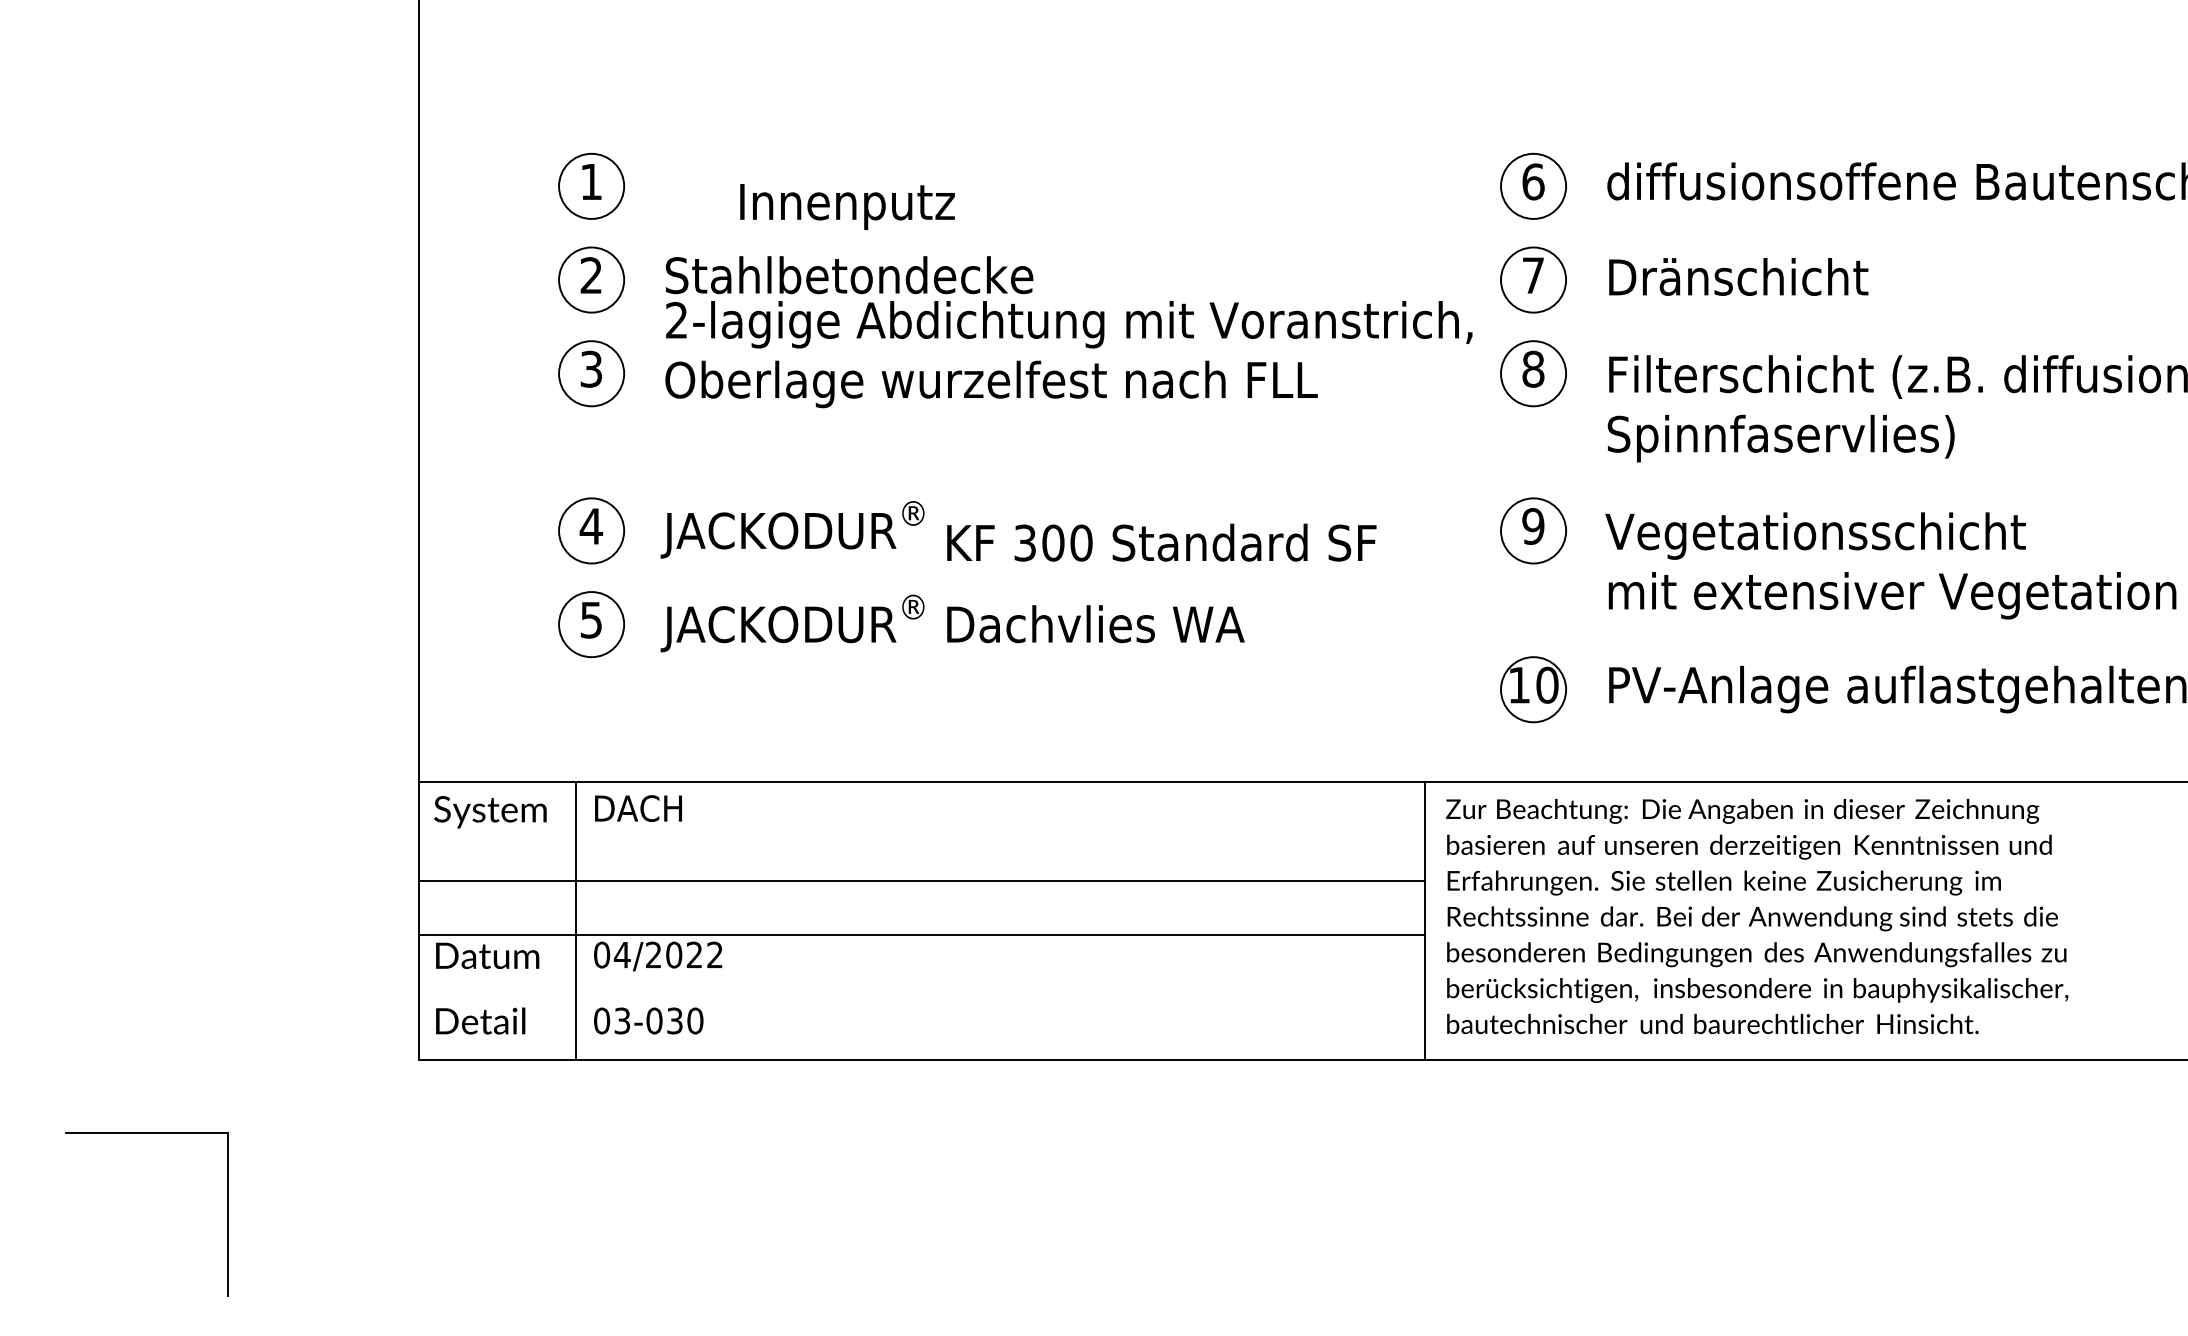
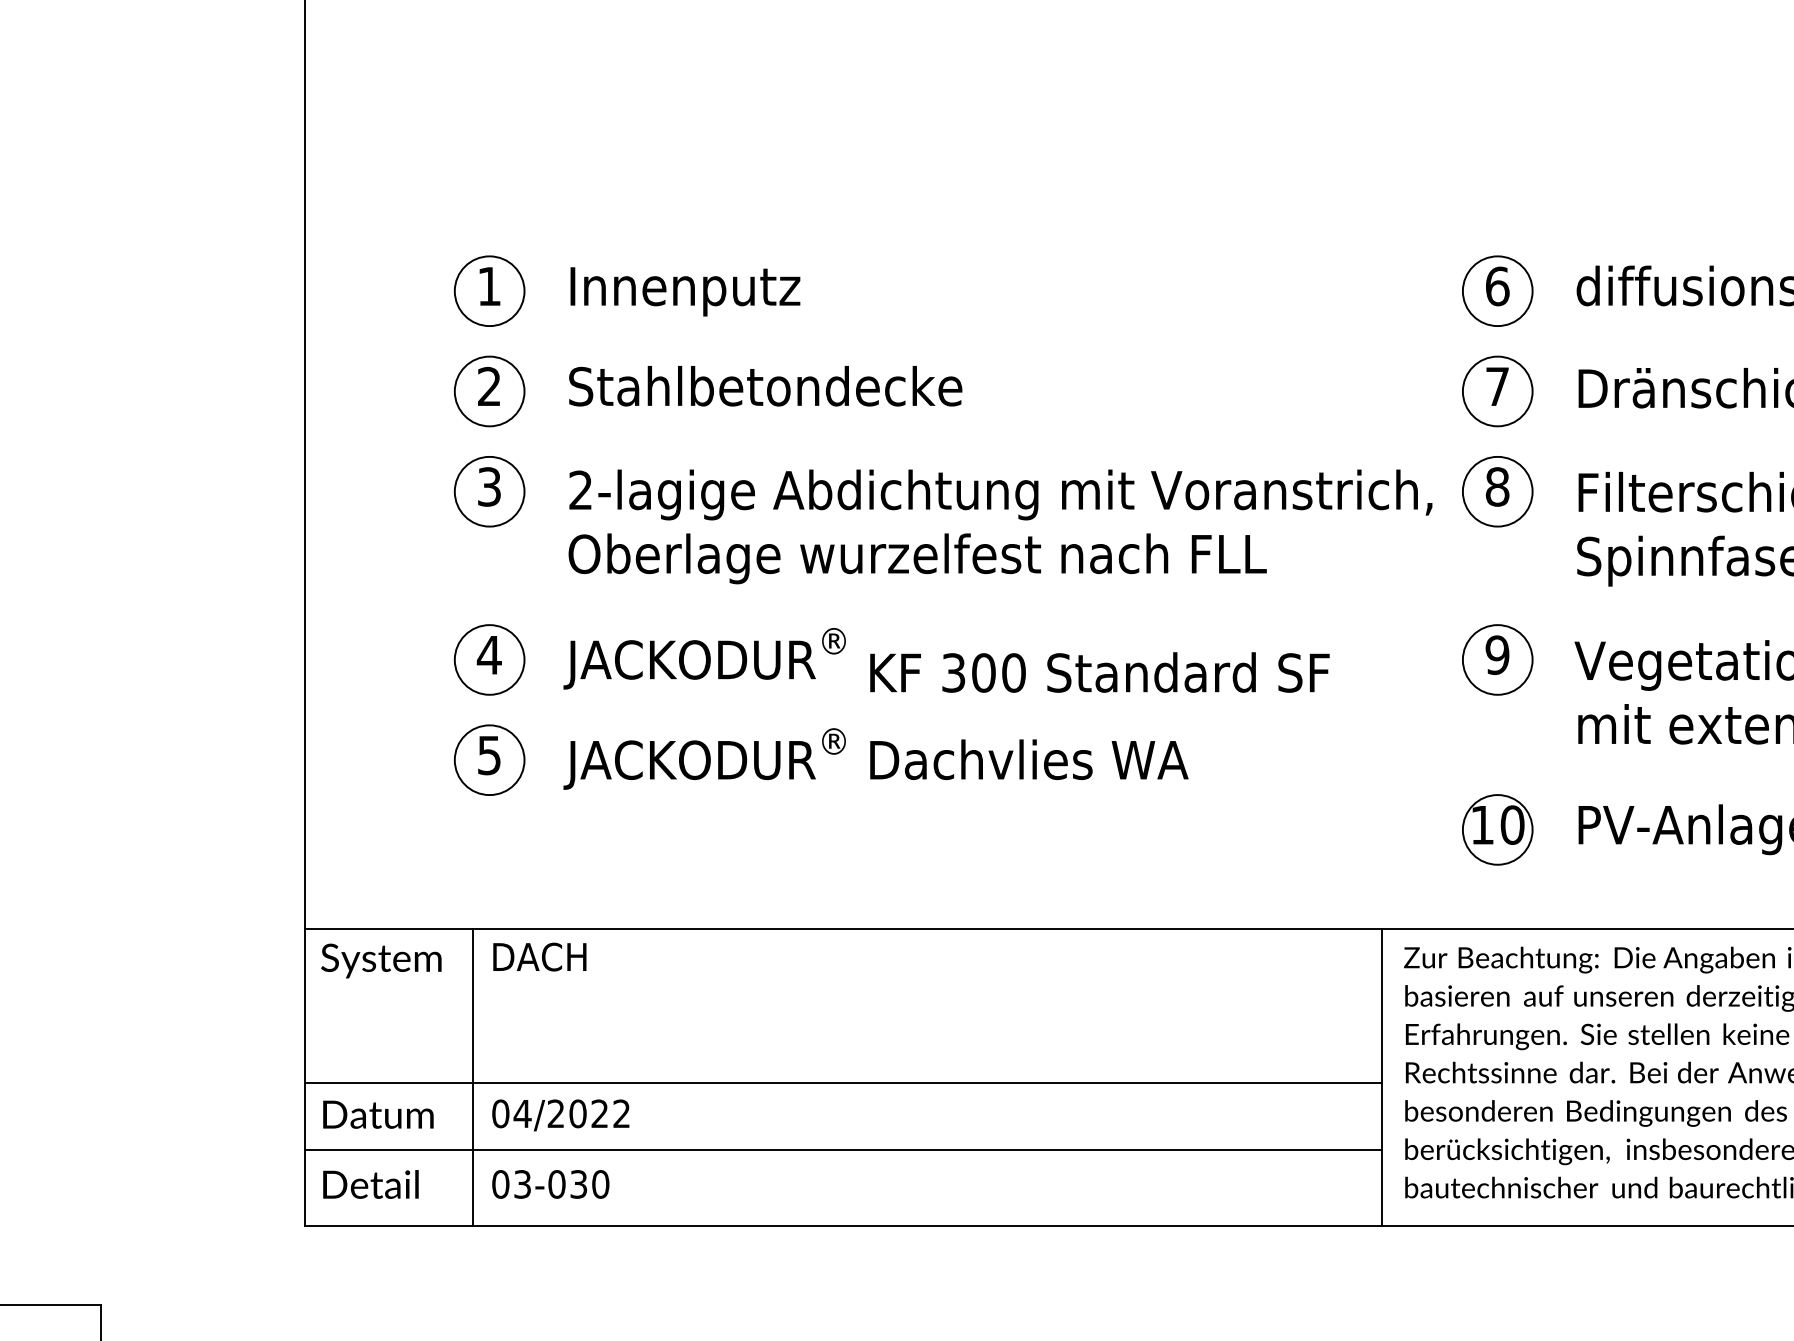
text: (847, 206) -> (685, 291), moved
text: (1068, 354) -> (1000, 526), moved
line: (921, 880) -> (842, 1083), moved
line: (921, 935) -> (842, 1150), moved

